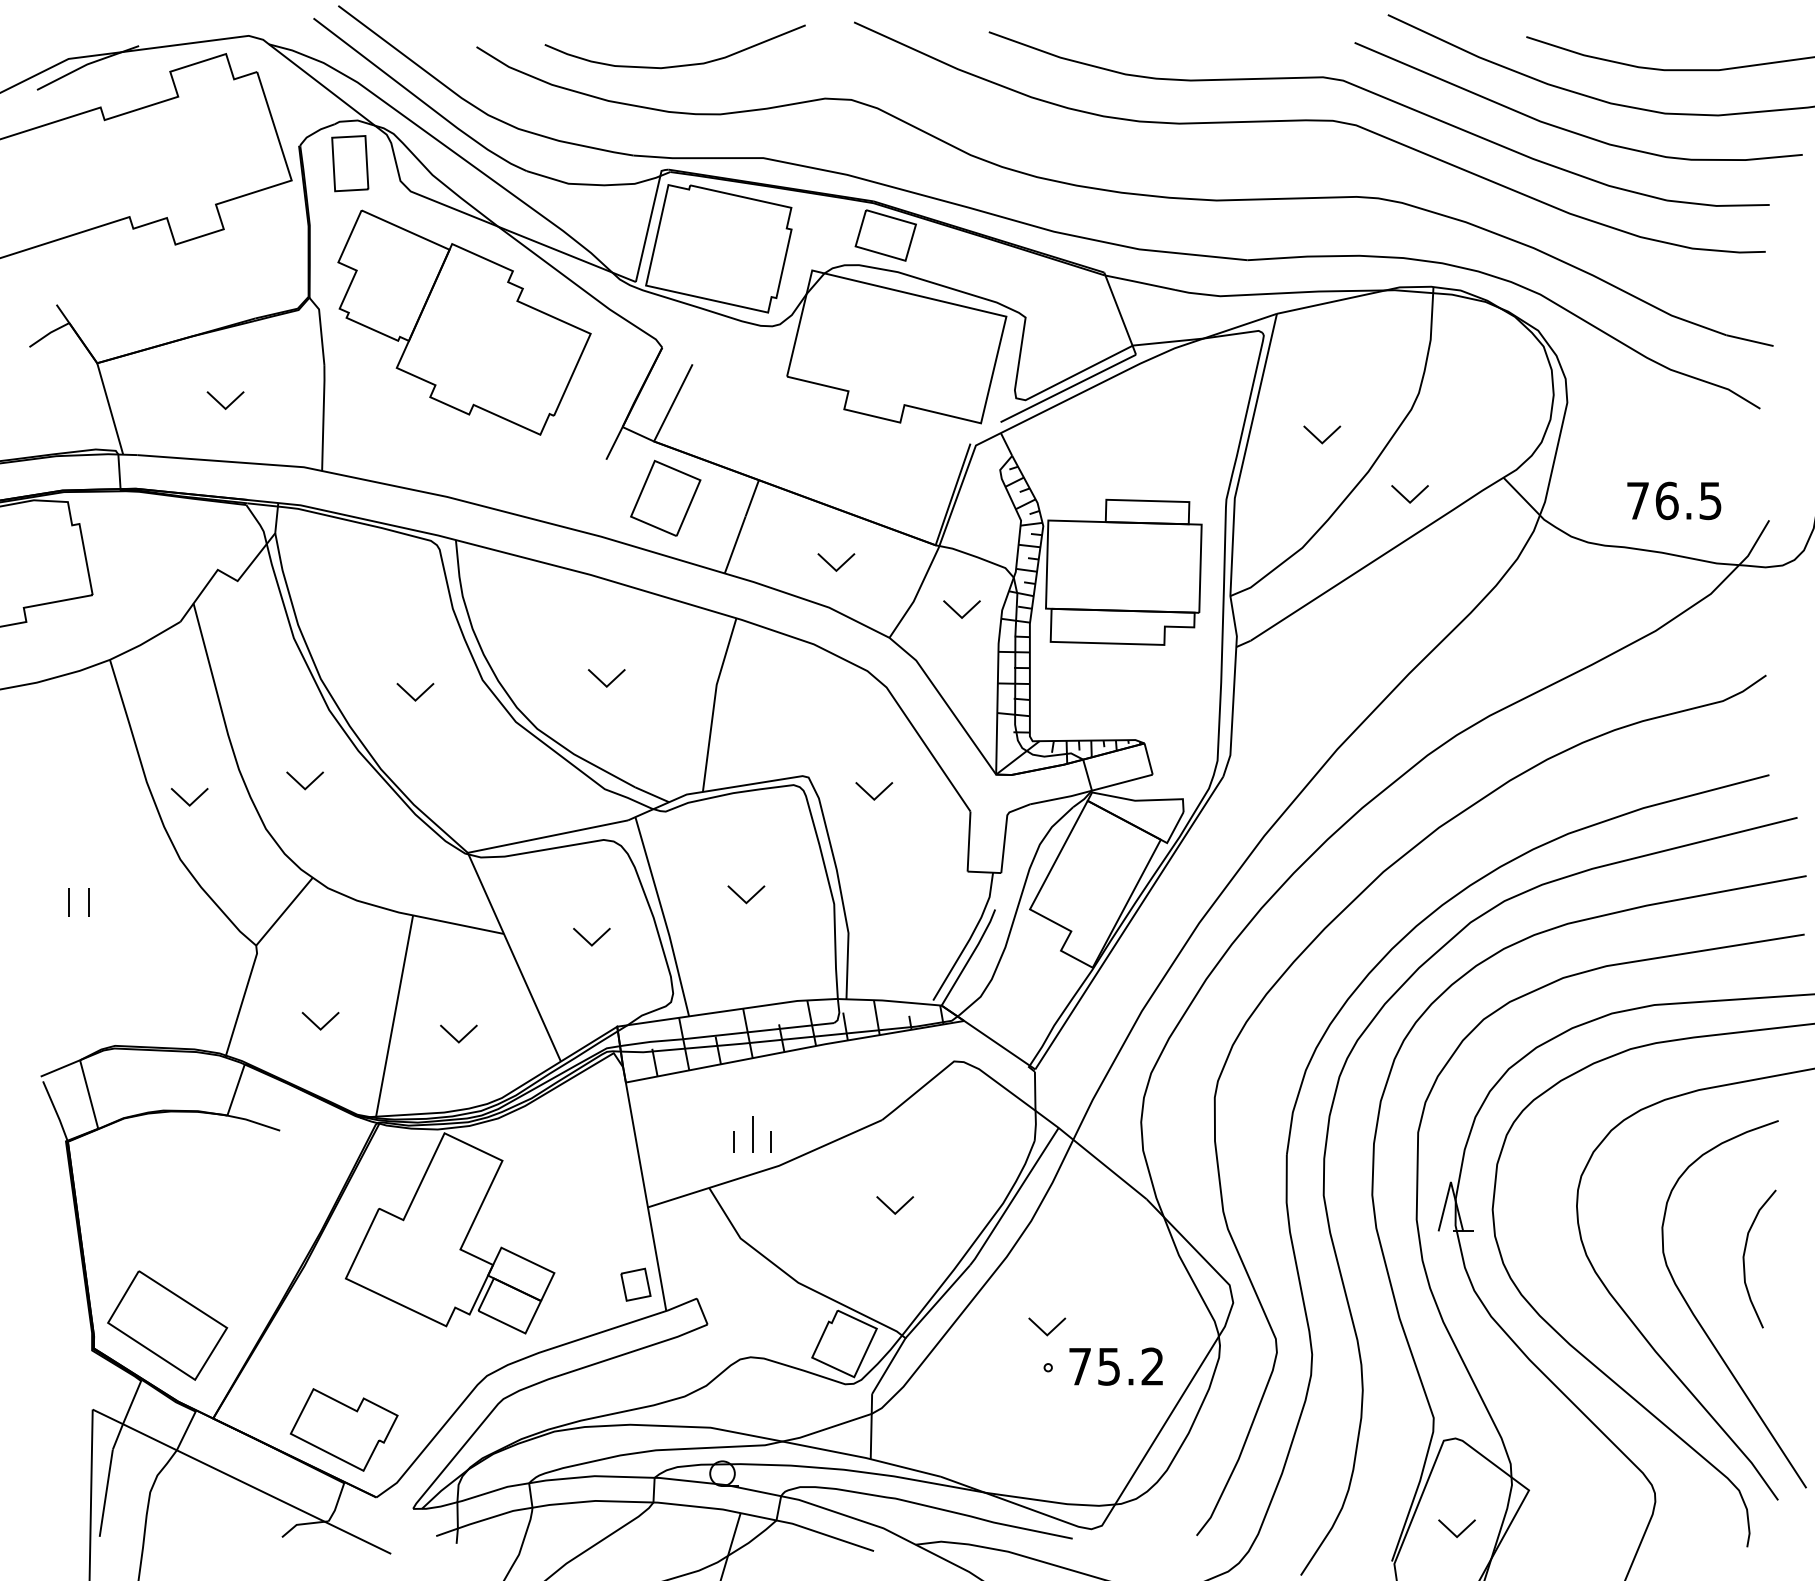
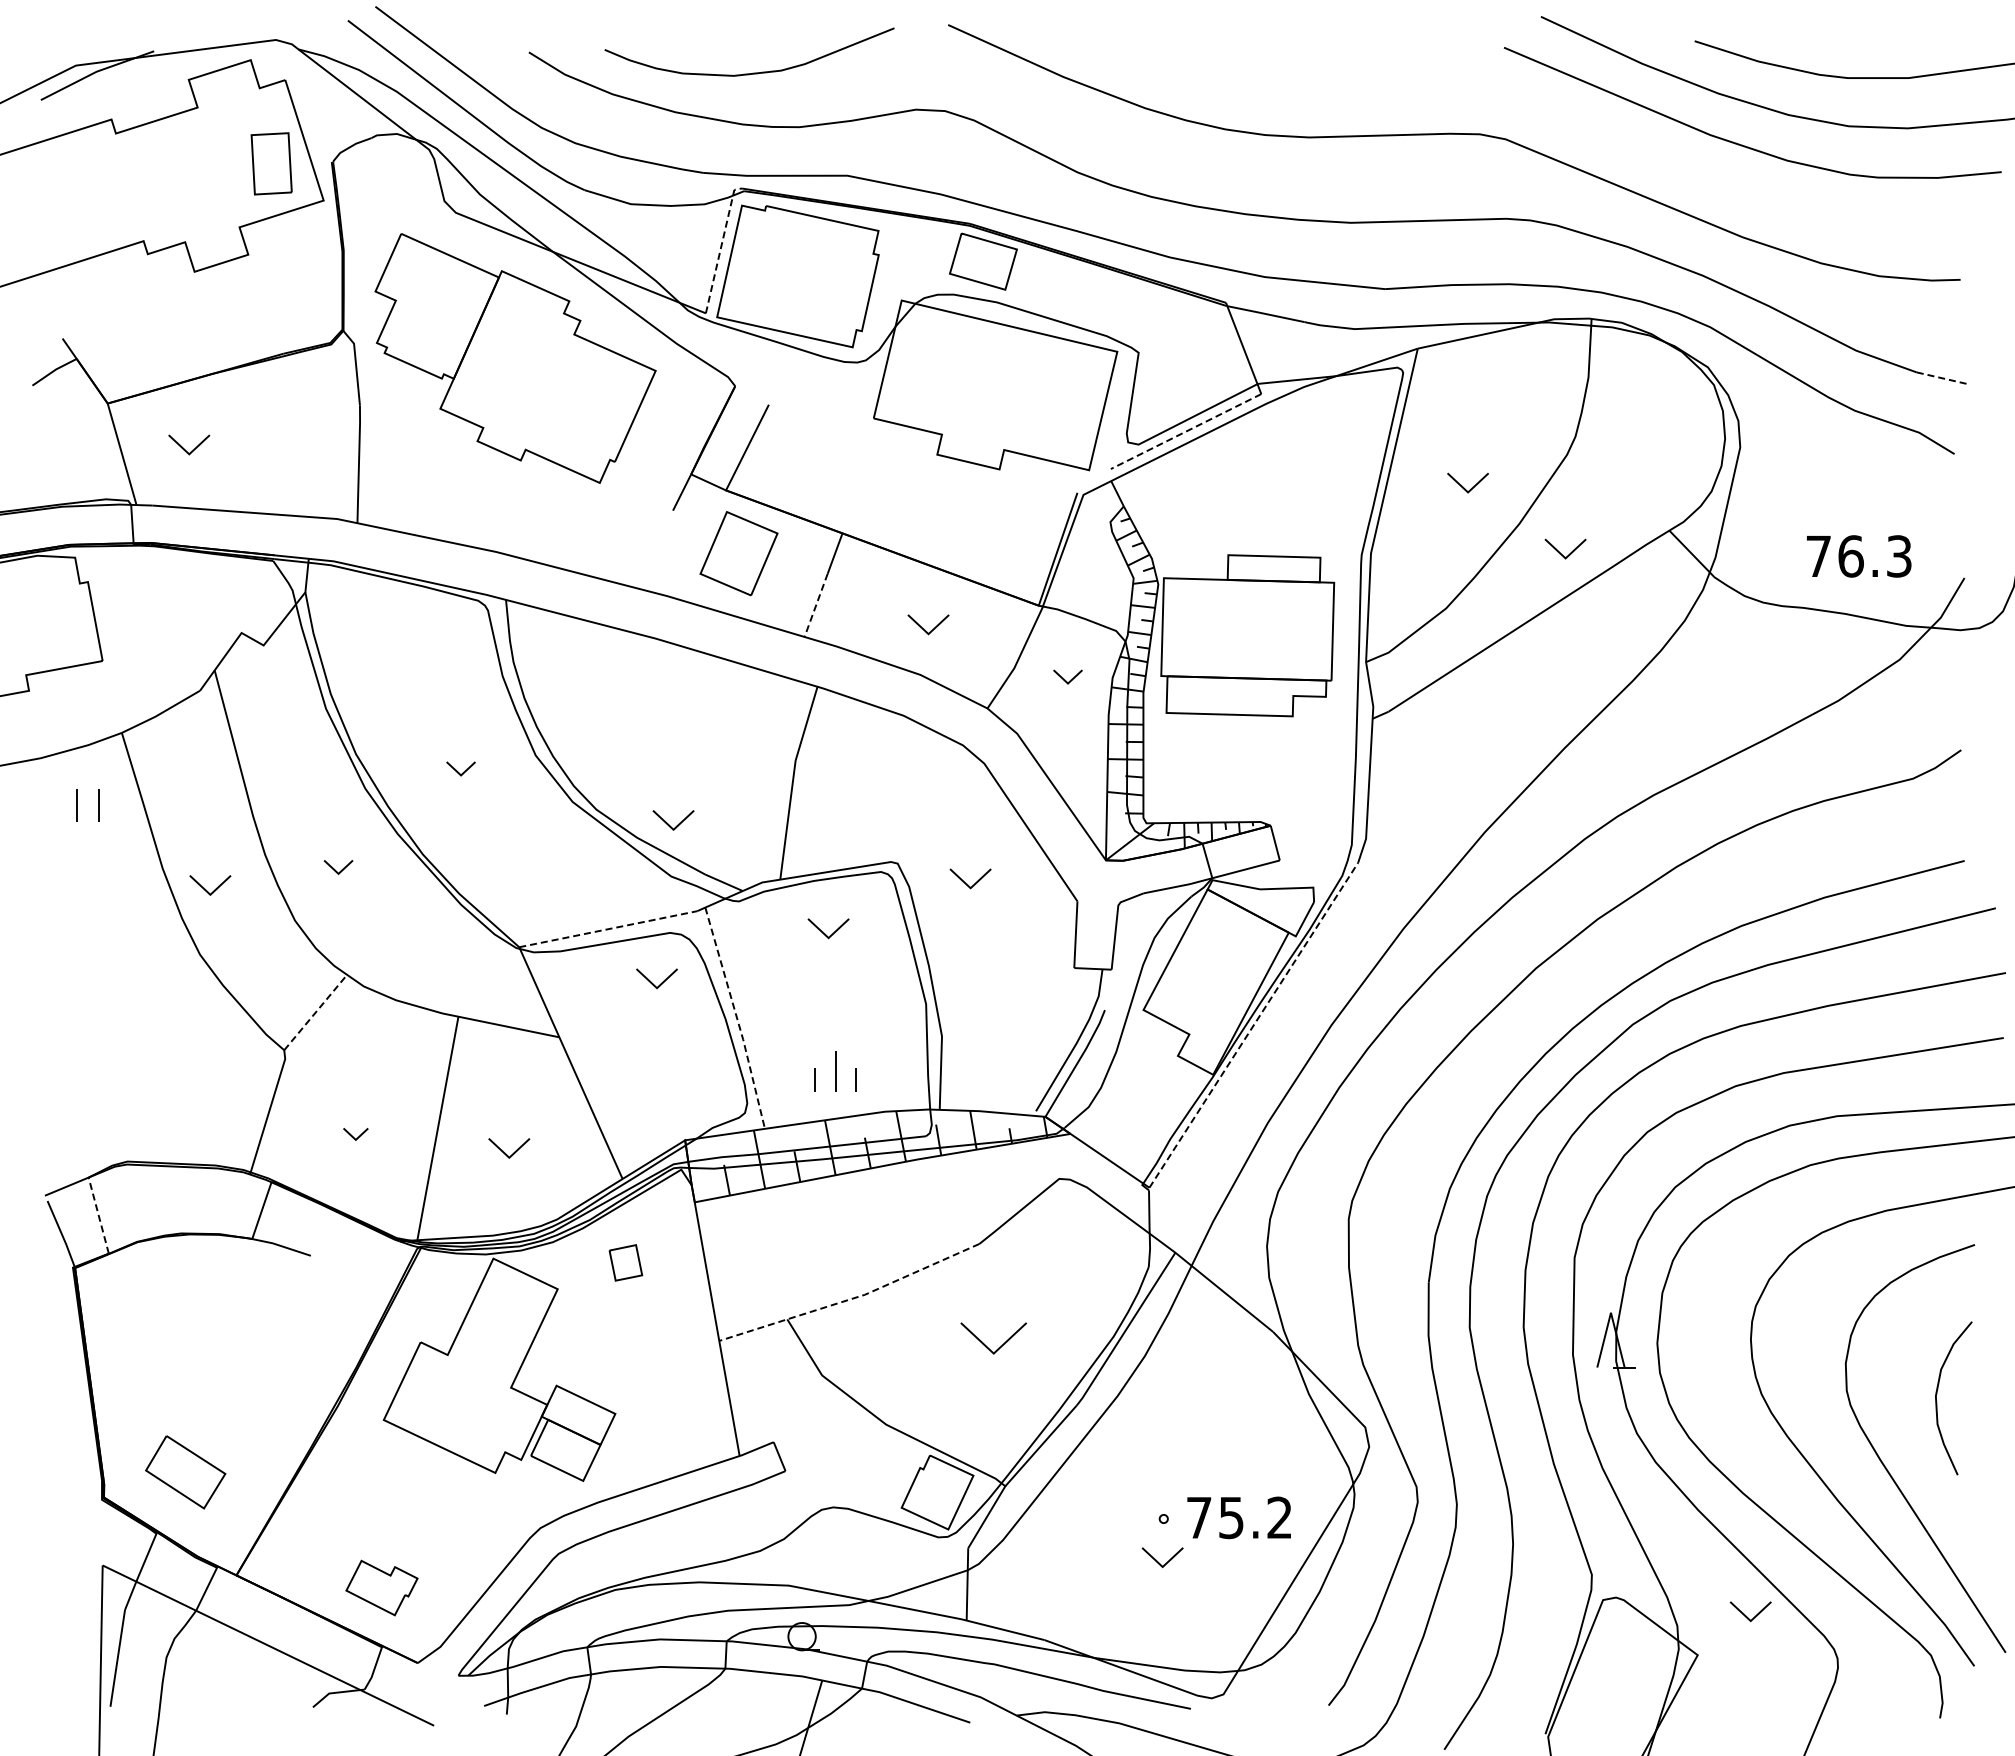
part: (1385, 99) -> (1538, 110), removed
part: (350, 163) -> (271, 163), moved
line: (649, 221) -> (721, 246), solid -> dashed
line: (1750, 340) -> (1943, 378), solid -> dashed
line: (1067, 388) -> (1185, 431), solid -> dashed
part: (227, 405) -> (191, 450), moved
text: (1710, 500) -> (1899, 556), 76.5 -> 76.3
line: (735, 545) -> (816, 605), solid -> dashed
part: (961, 609) -> (1067, 676), size x0.7
part: (606, 678) -> (673, 820), moved
part: (414, 691) -> (460, 768), size x0.7
part: (305, 781) -> (338, 867), size x0.7
line: (548, 836) -> (608, 929), solid -> dashed
part: (746, 894) -> (828, 928), moved
part: (70, 902) -> (77, 805), moved
line: (285, 911) -> (316, 1012), solid -> dashed
line: (664, 917) -> (737, 1018), solid -> dashed
line: (1129, 922) -> (1254, 1024), solid -> dashed
part: (591, 936) -> (656, 978), moved
part: (320, 1021) -> (355, 1134), size x0.6
line: (88, 1094) -> (98, 1215), solid -> dashed
part: (752, 1134) -> (835, 1071), moved
line: (767, 1170) -> (851, 1299), solid -> dashed
part: (894, 1205) -> (993, 1338), size x1.6
part: (635, 1284) -> (625, 1262), moved
part: (167, 1325) -> (185, 1472), size x0.6
part: (1047, 1326) -> (1162, 1557), moved
part: (343, 1429) -> (381, 1587), size x0.6
part: (1456, 1528) -> (1750, 1611), moved

